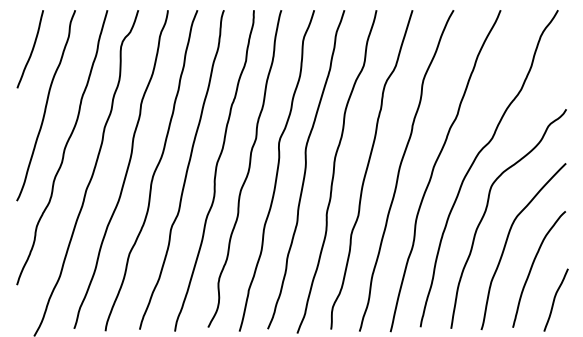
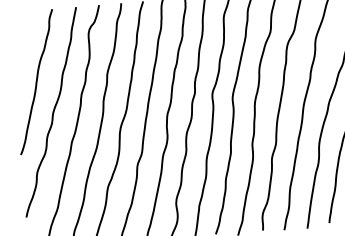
curve: (31, 49) -> (22, 41), removed

